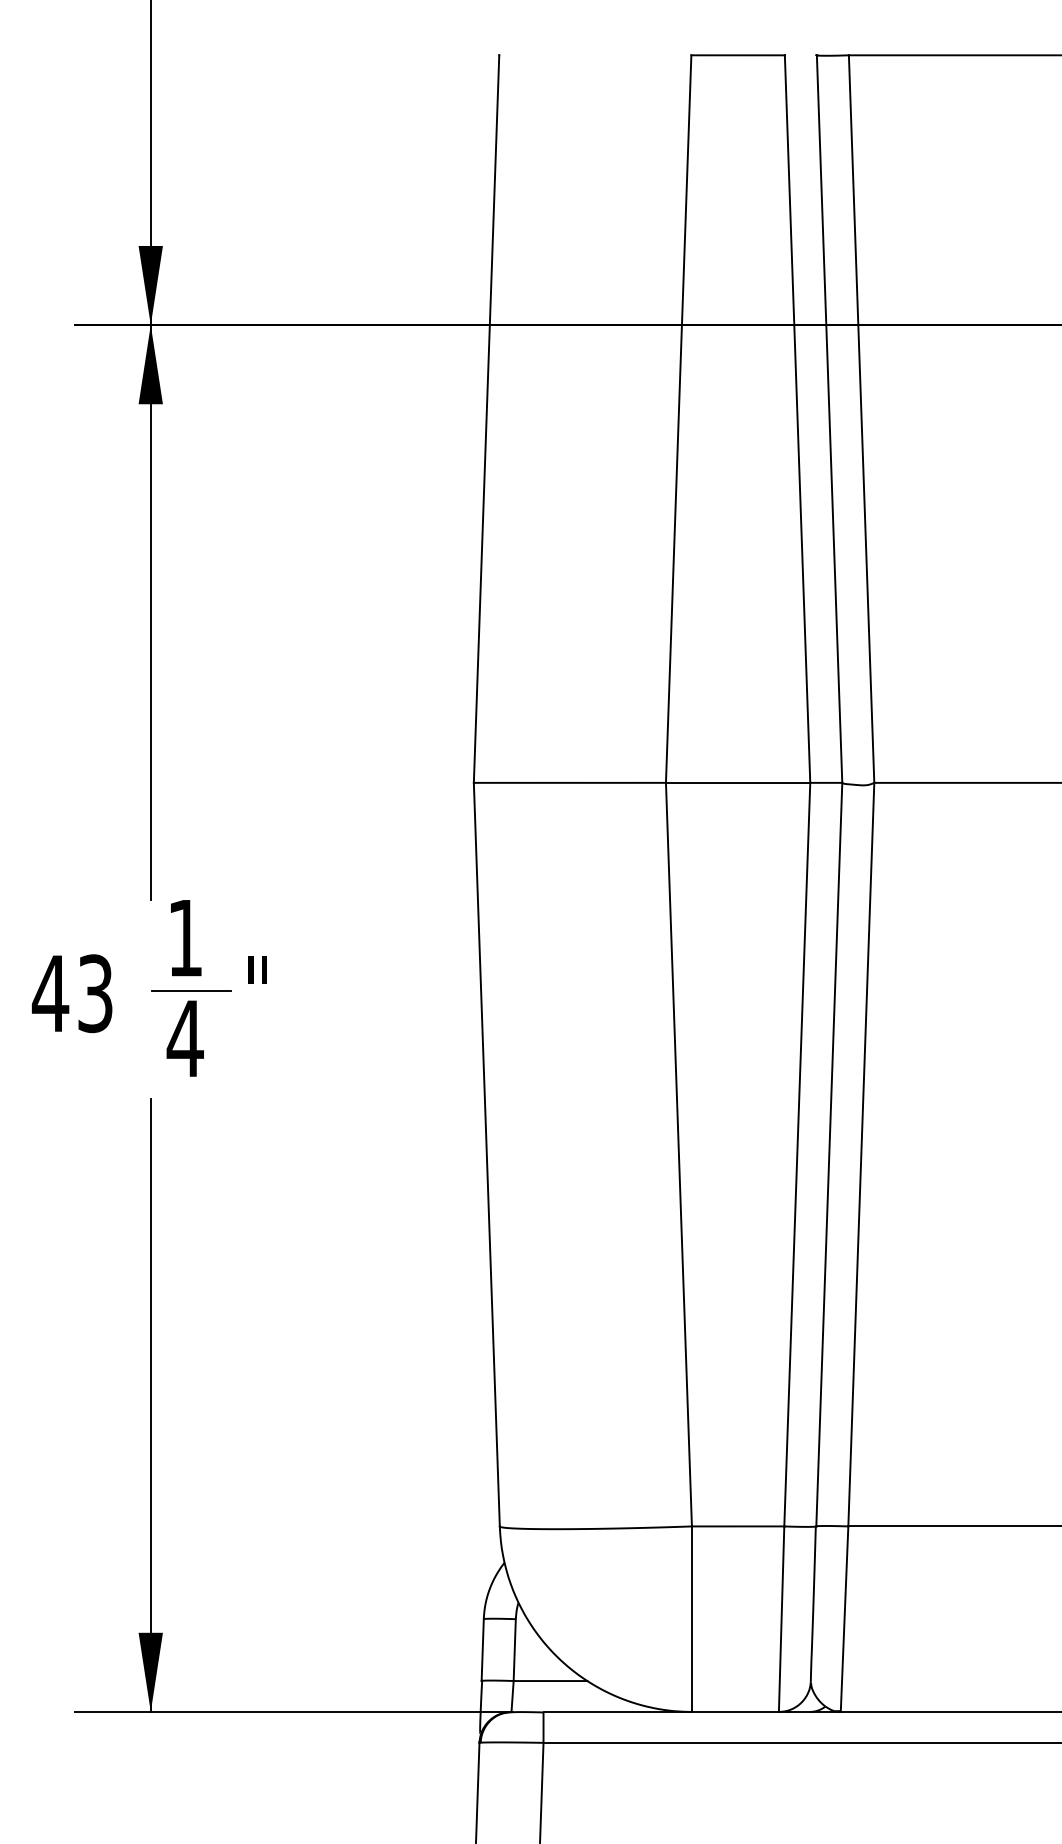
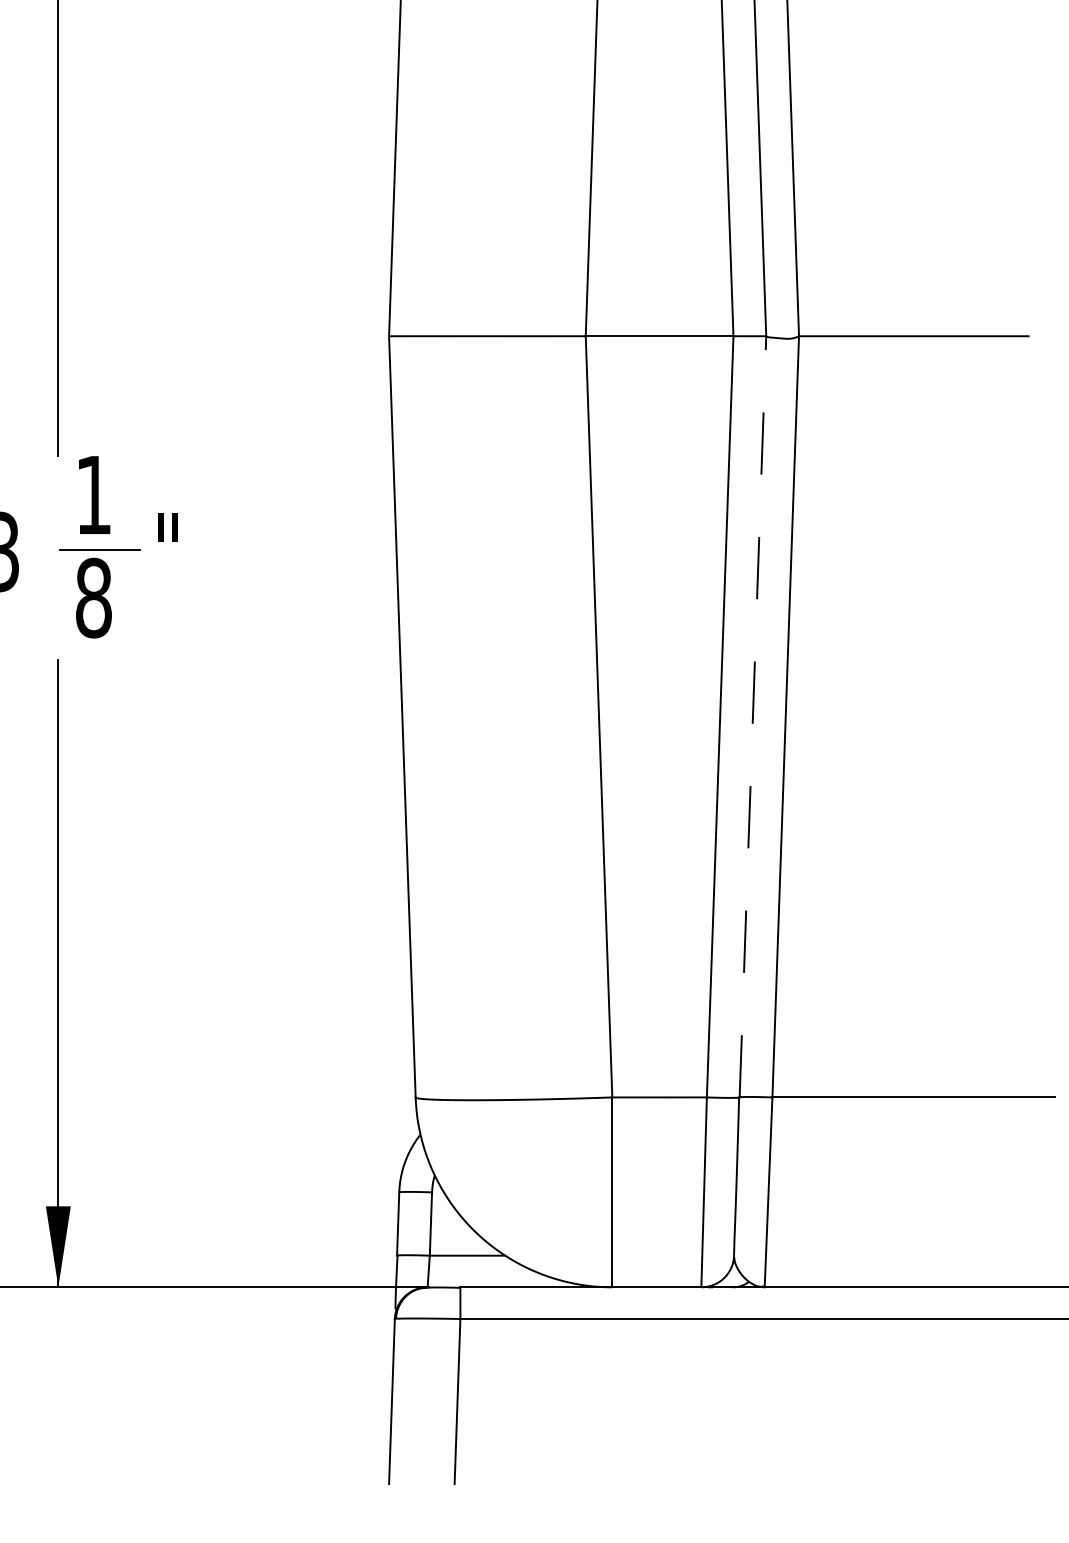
text: (184, 1038) -> (92, 597), 4 -> 8
line: (829, 1154) -> (753, 716), solid -> dashed

